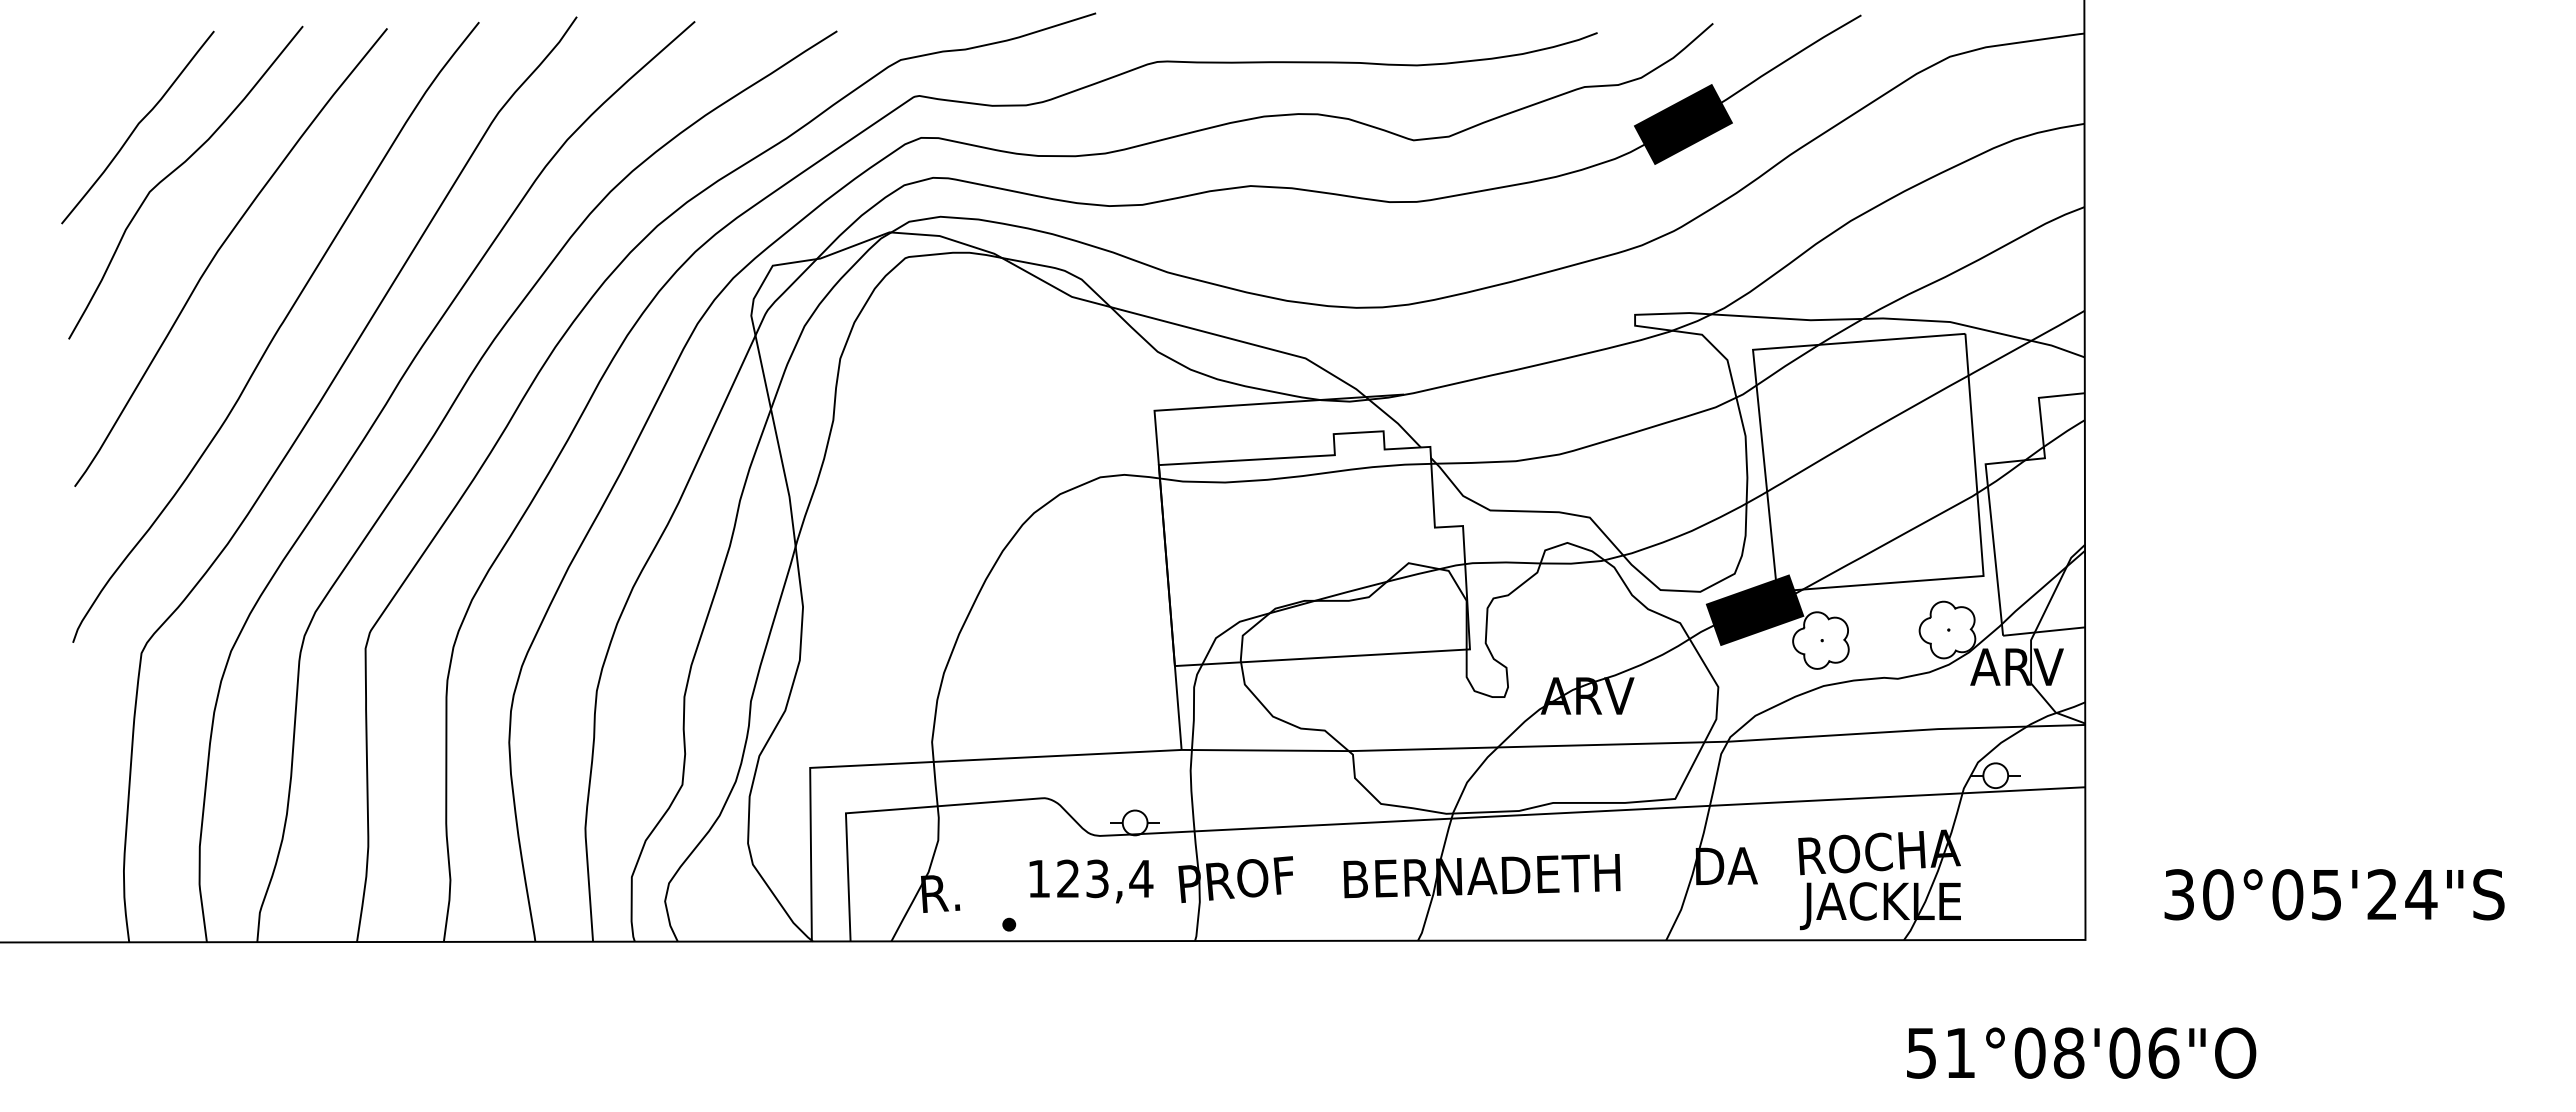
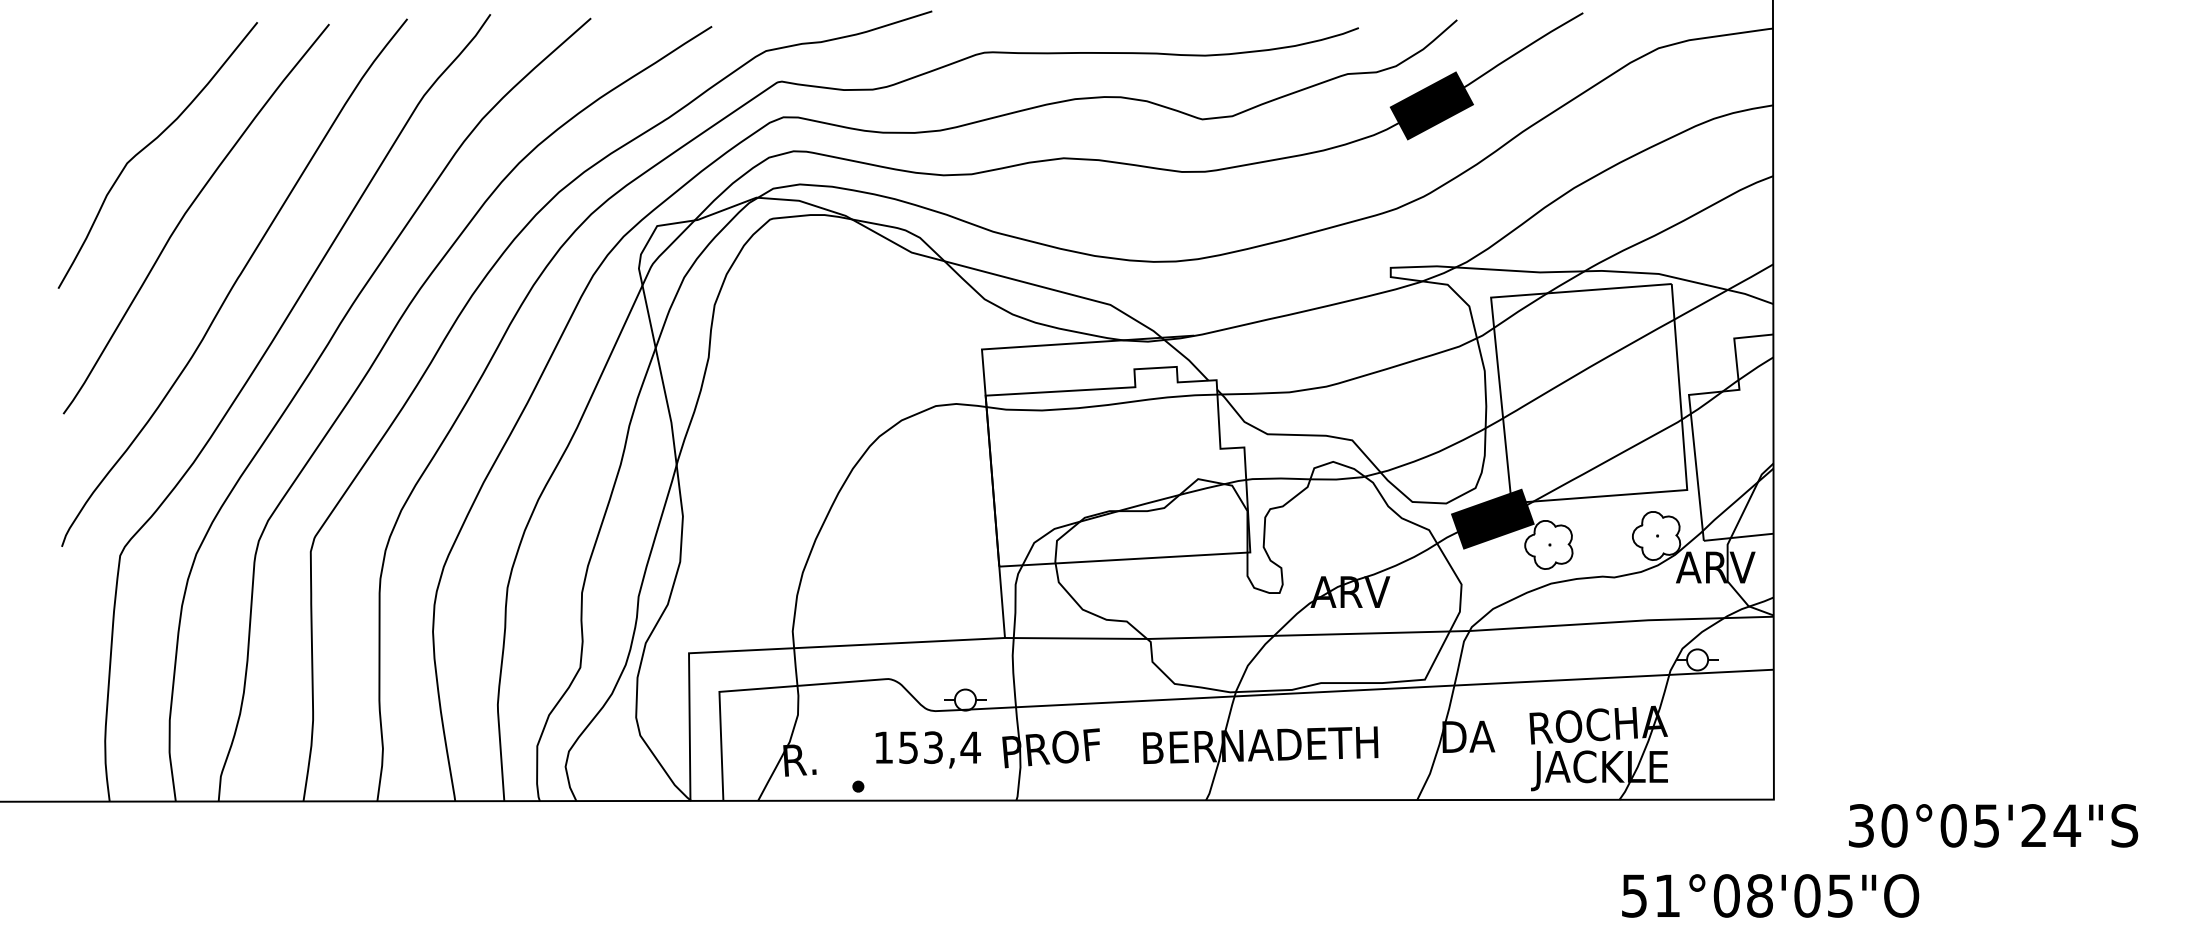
curve: (137, 127) -> (116, 108), removed
text: (1067, 878) -> (907, 747), 123,4 -> 153,4
text: (2334, 894) -> (1993, 825), moved
text: (2163, 1052) -> (1840, 895), 51°08'06"O -> 51°08'05"O

